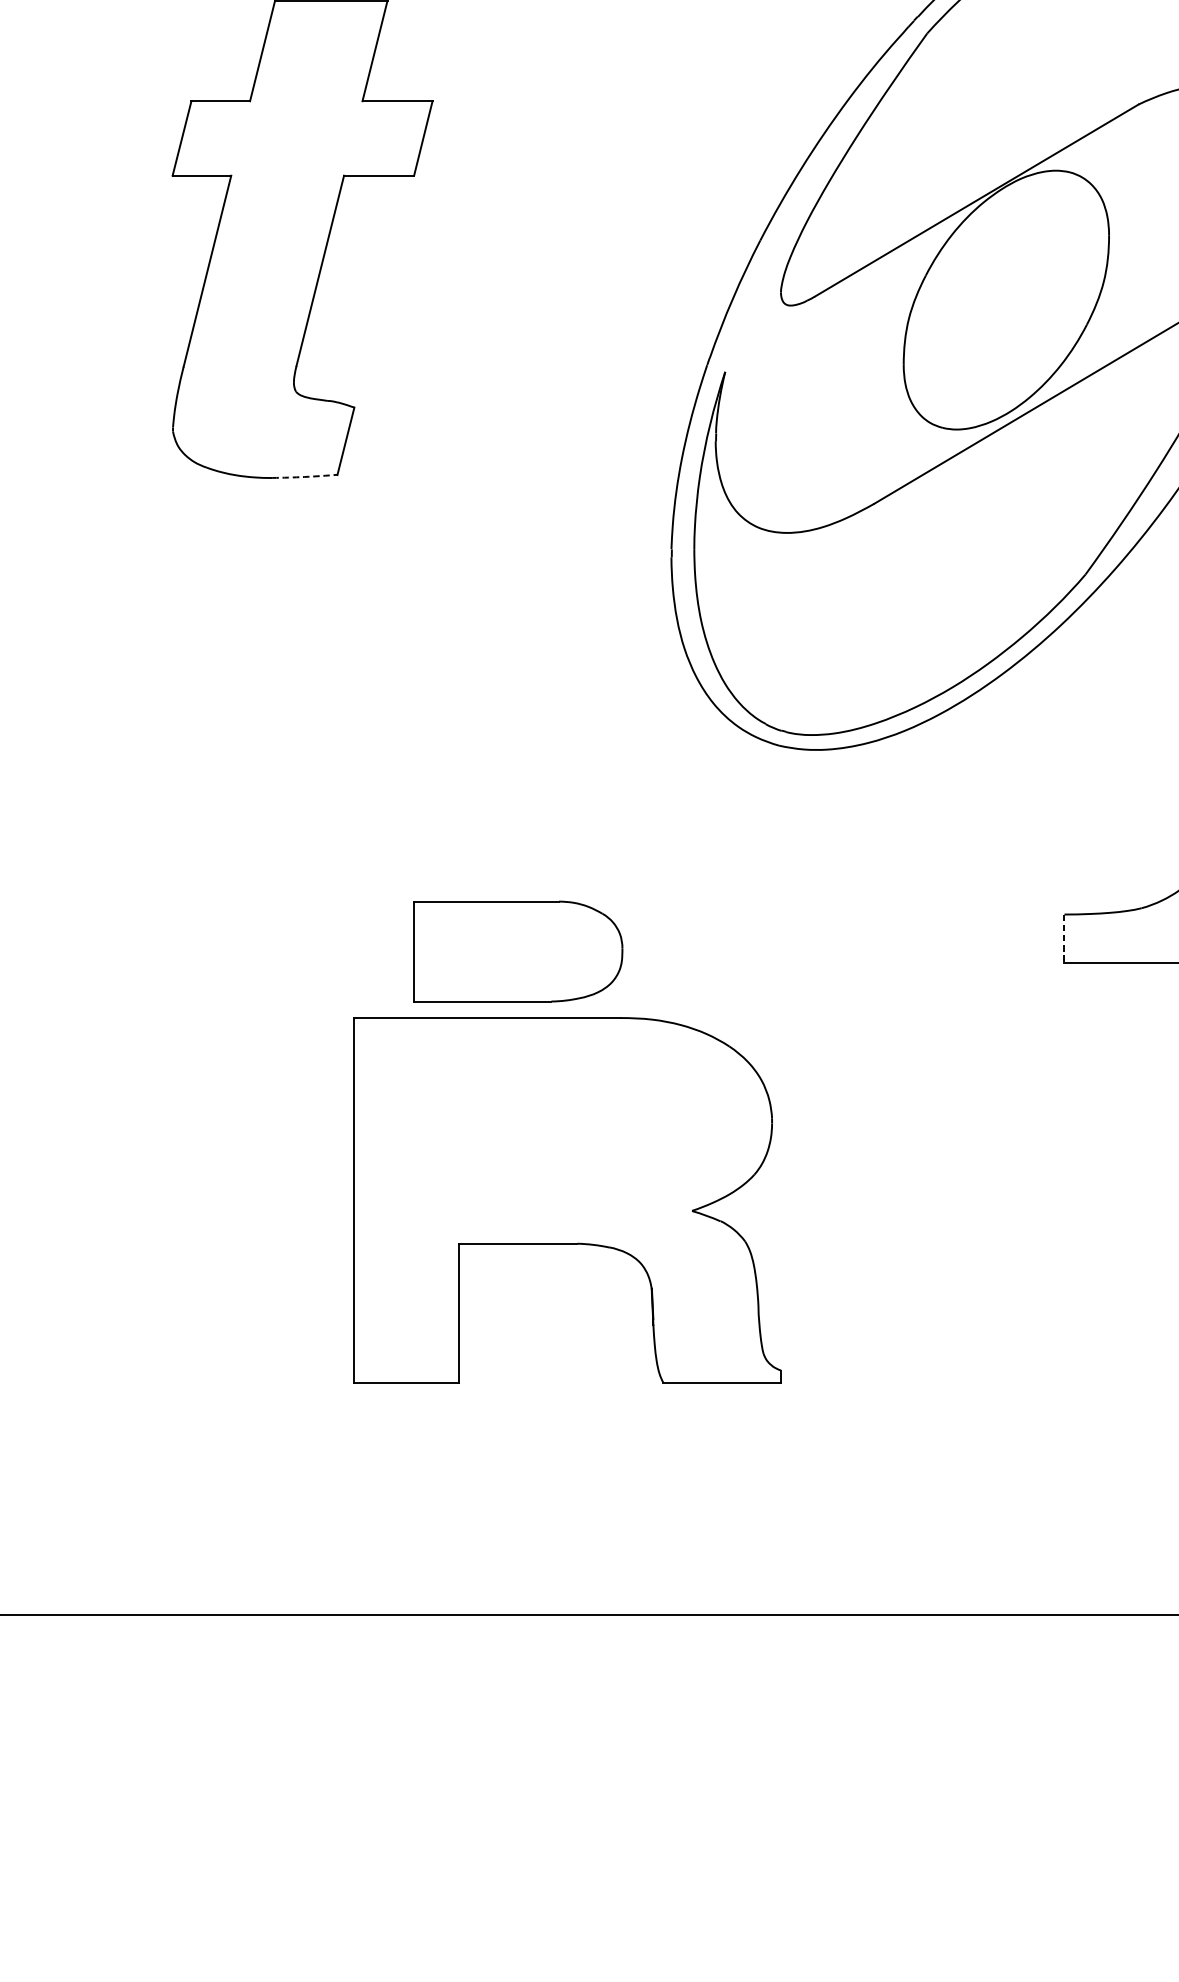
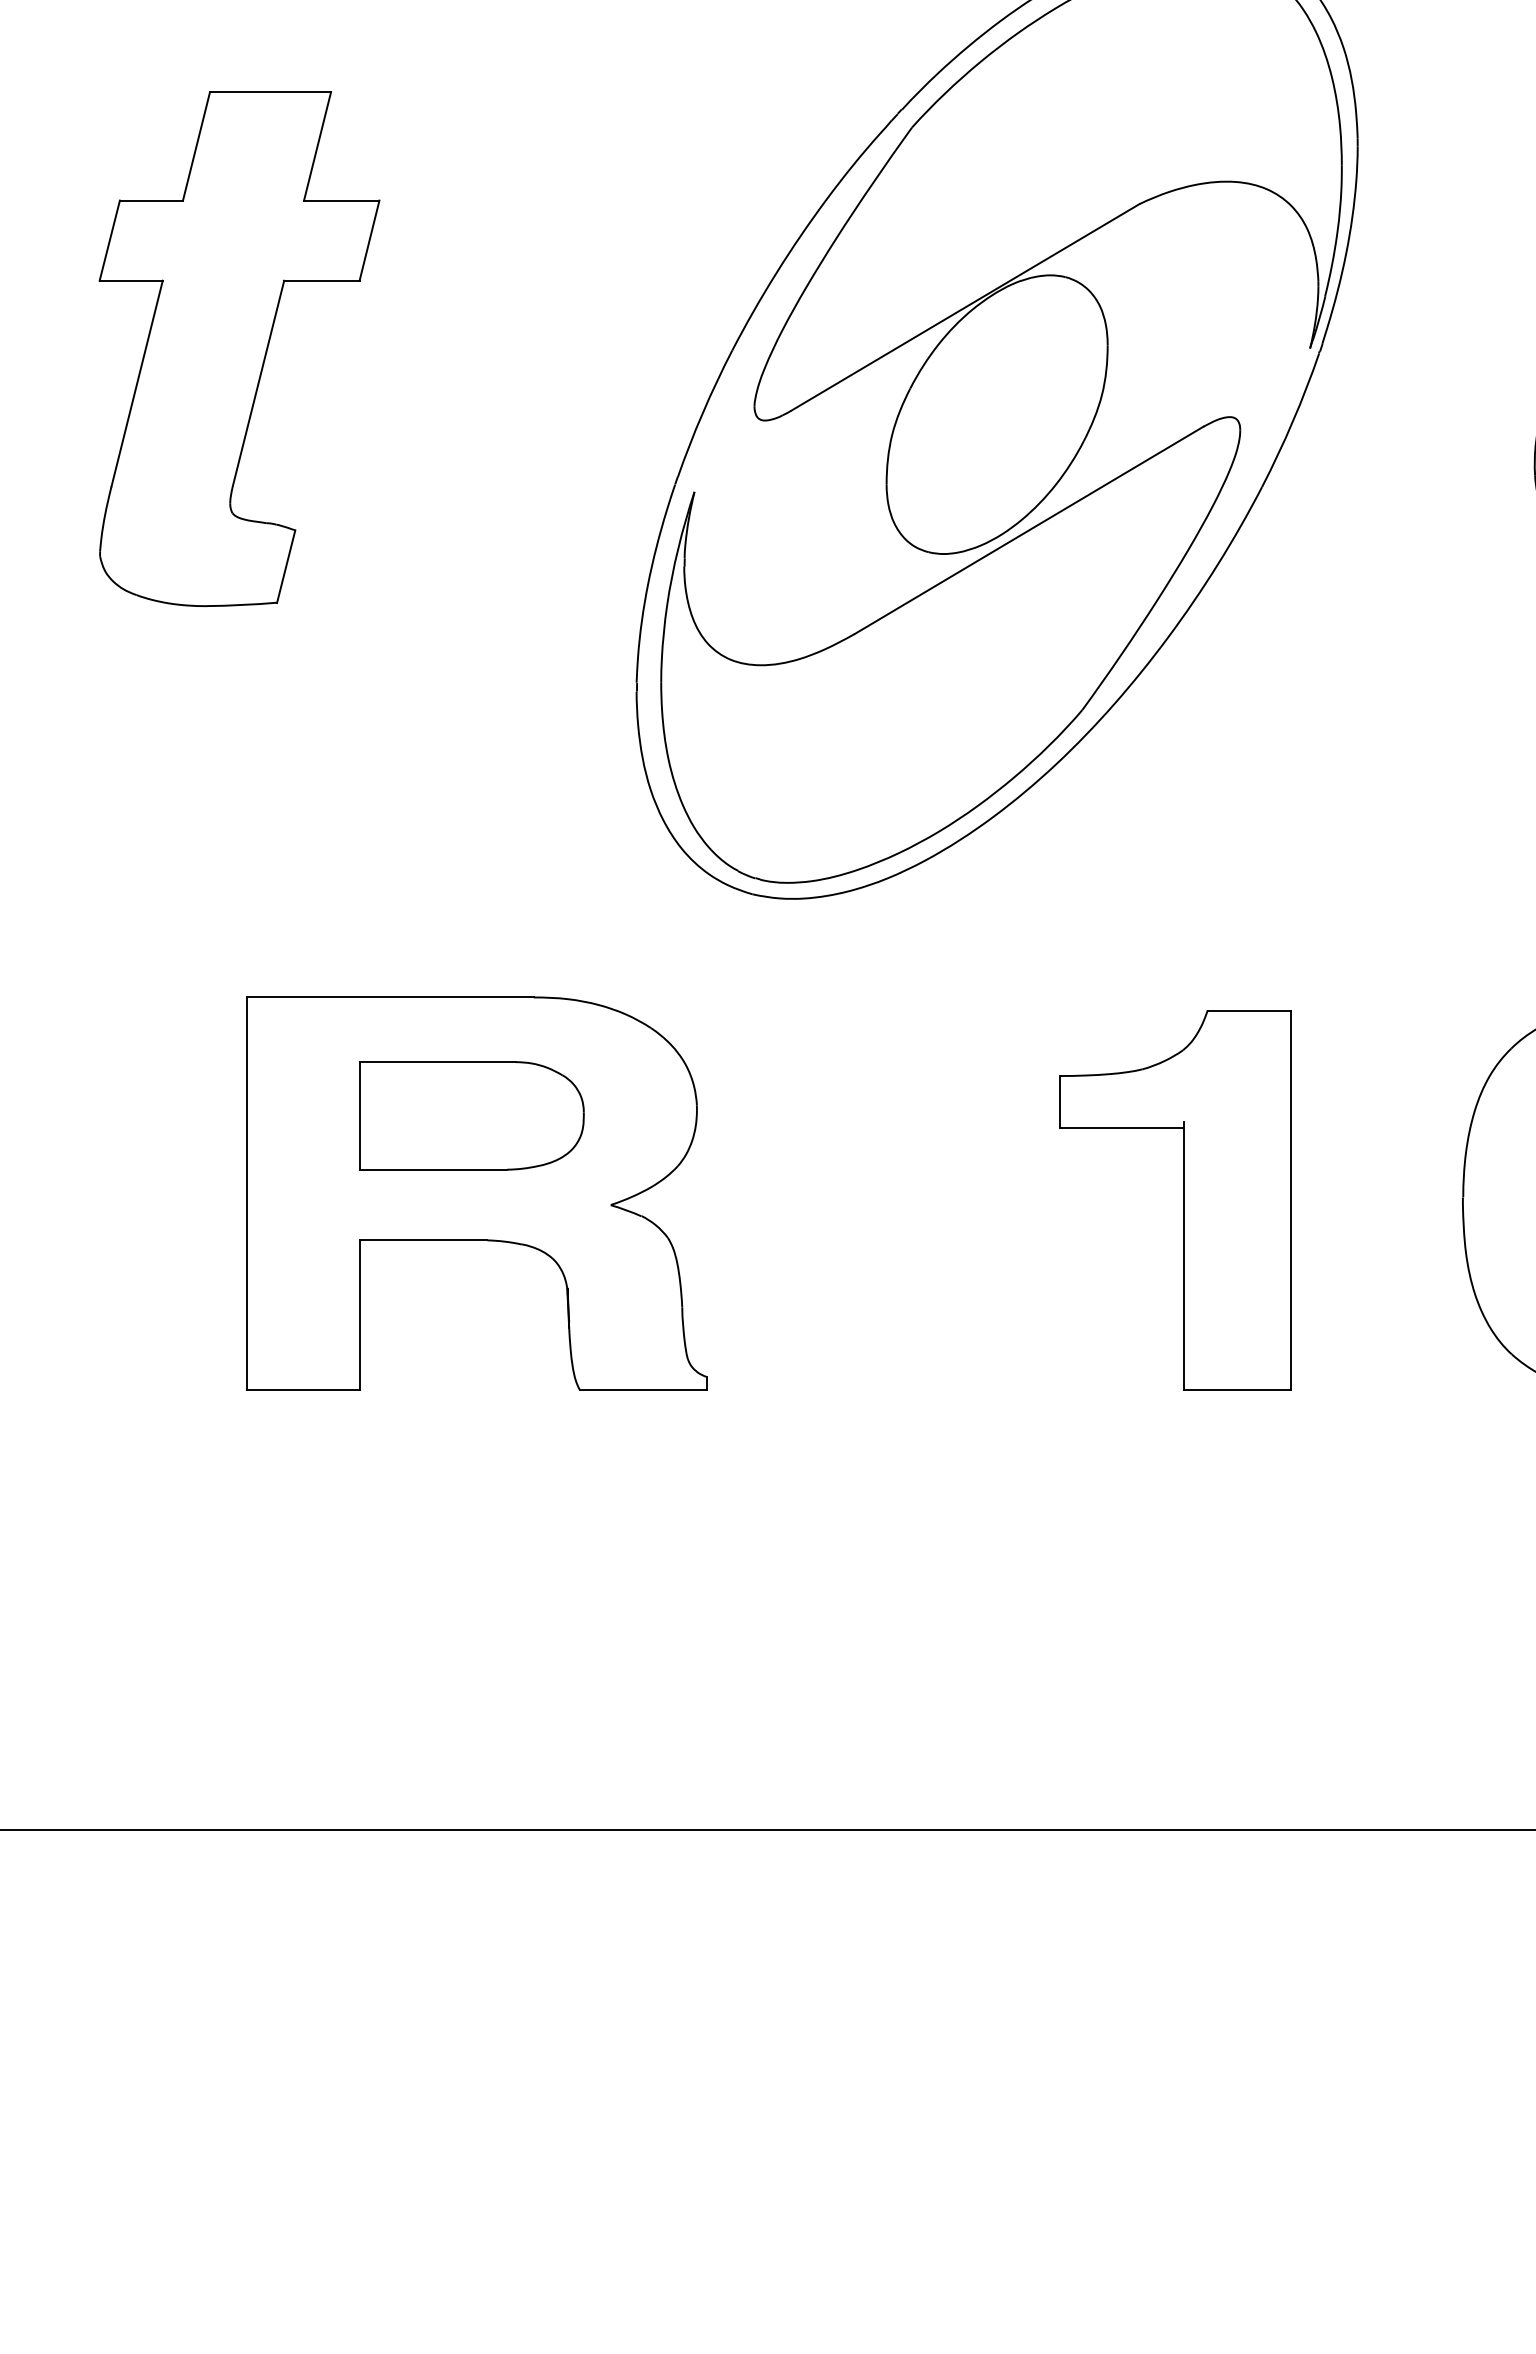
arc: (304, 477) -> (241, 605), dashed -> solid
line: (1064, 939) -> (1059, 1102), dashed -> solid
part: (567, 1200) -> (476, 1193), moved

